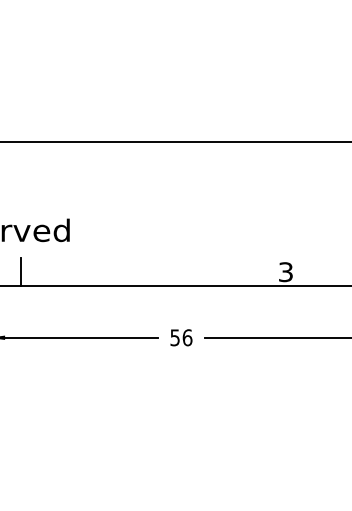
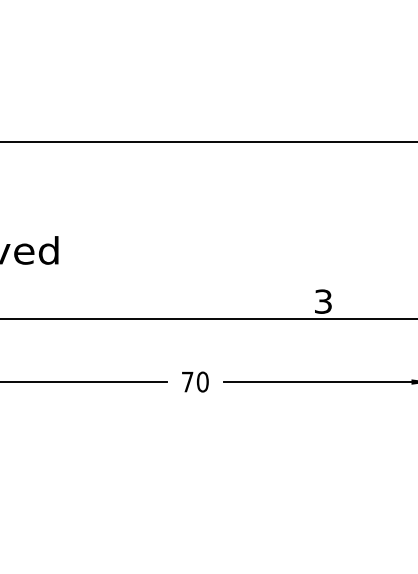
text: (181, 337) -> (195, 381), 56 -> 70

